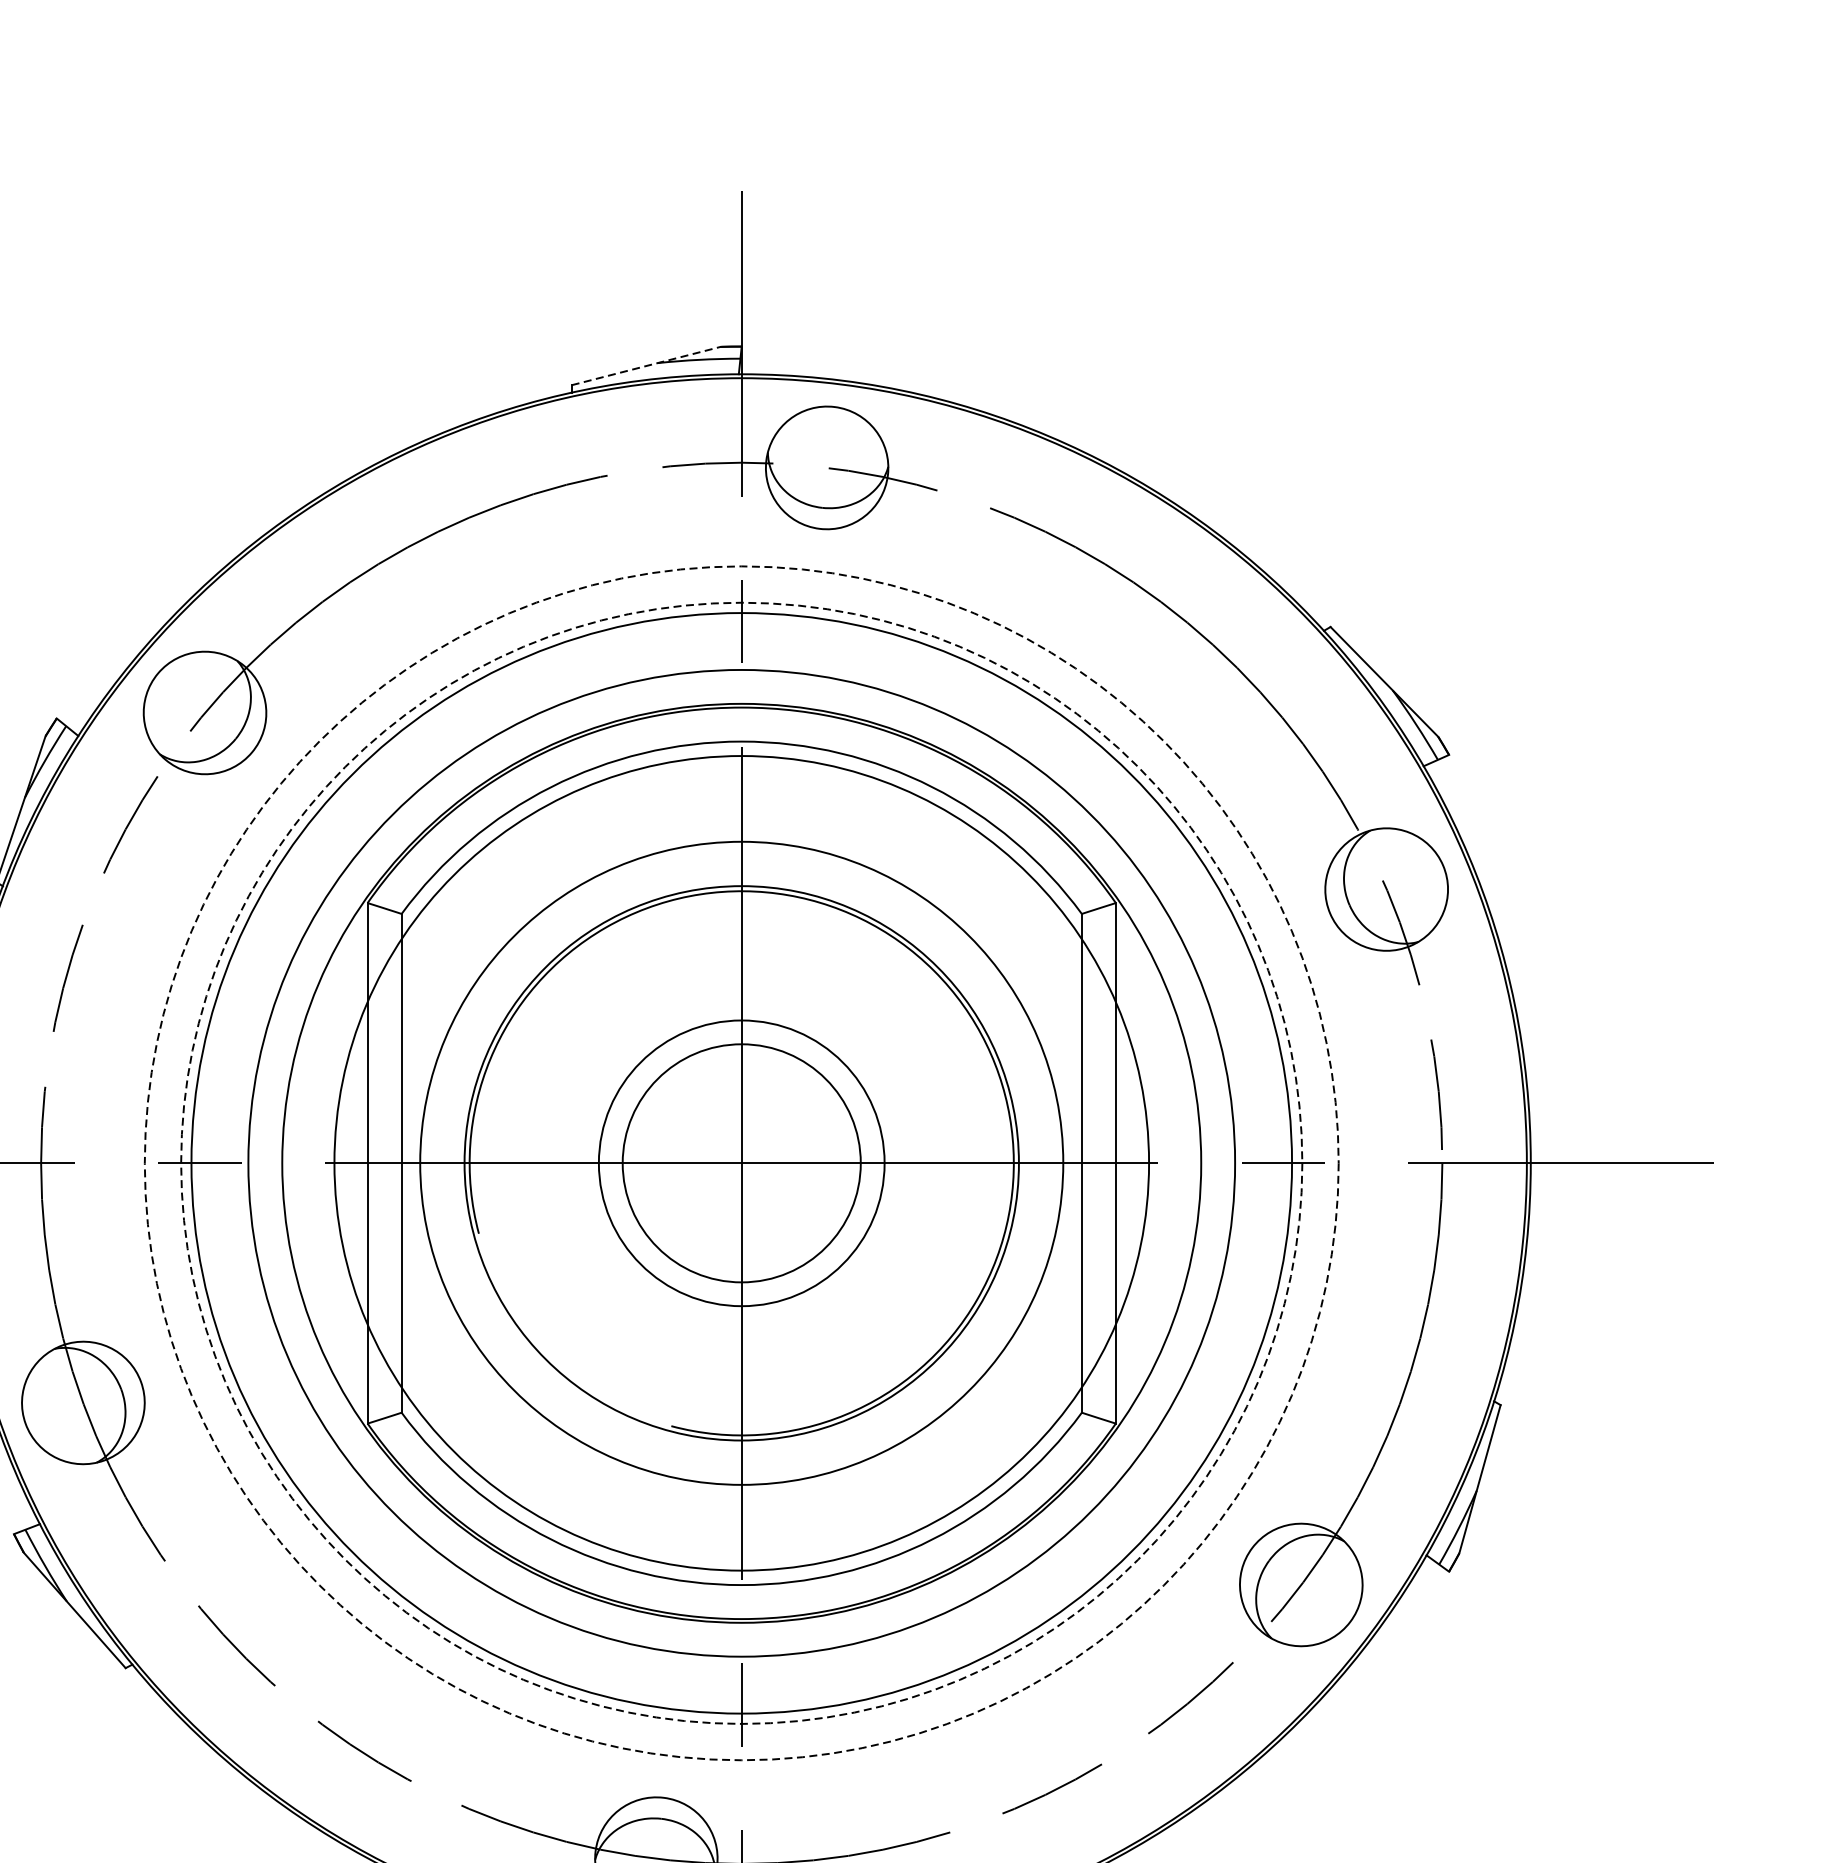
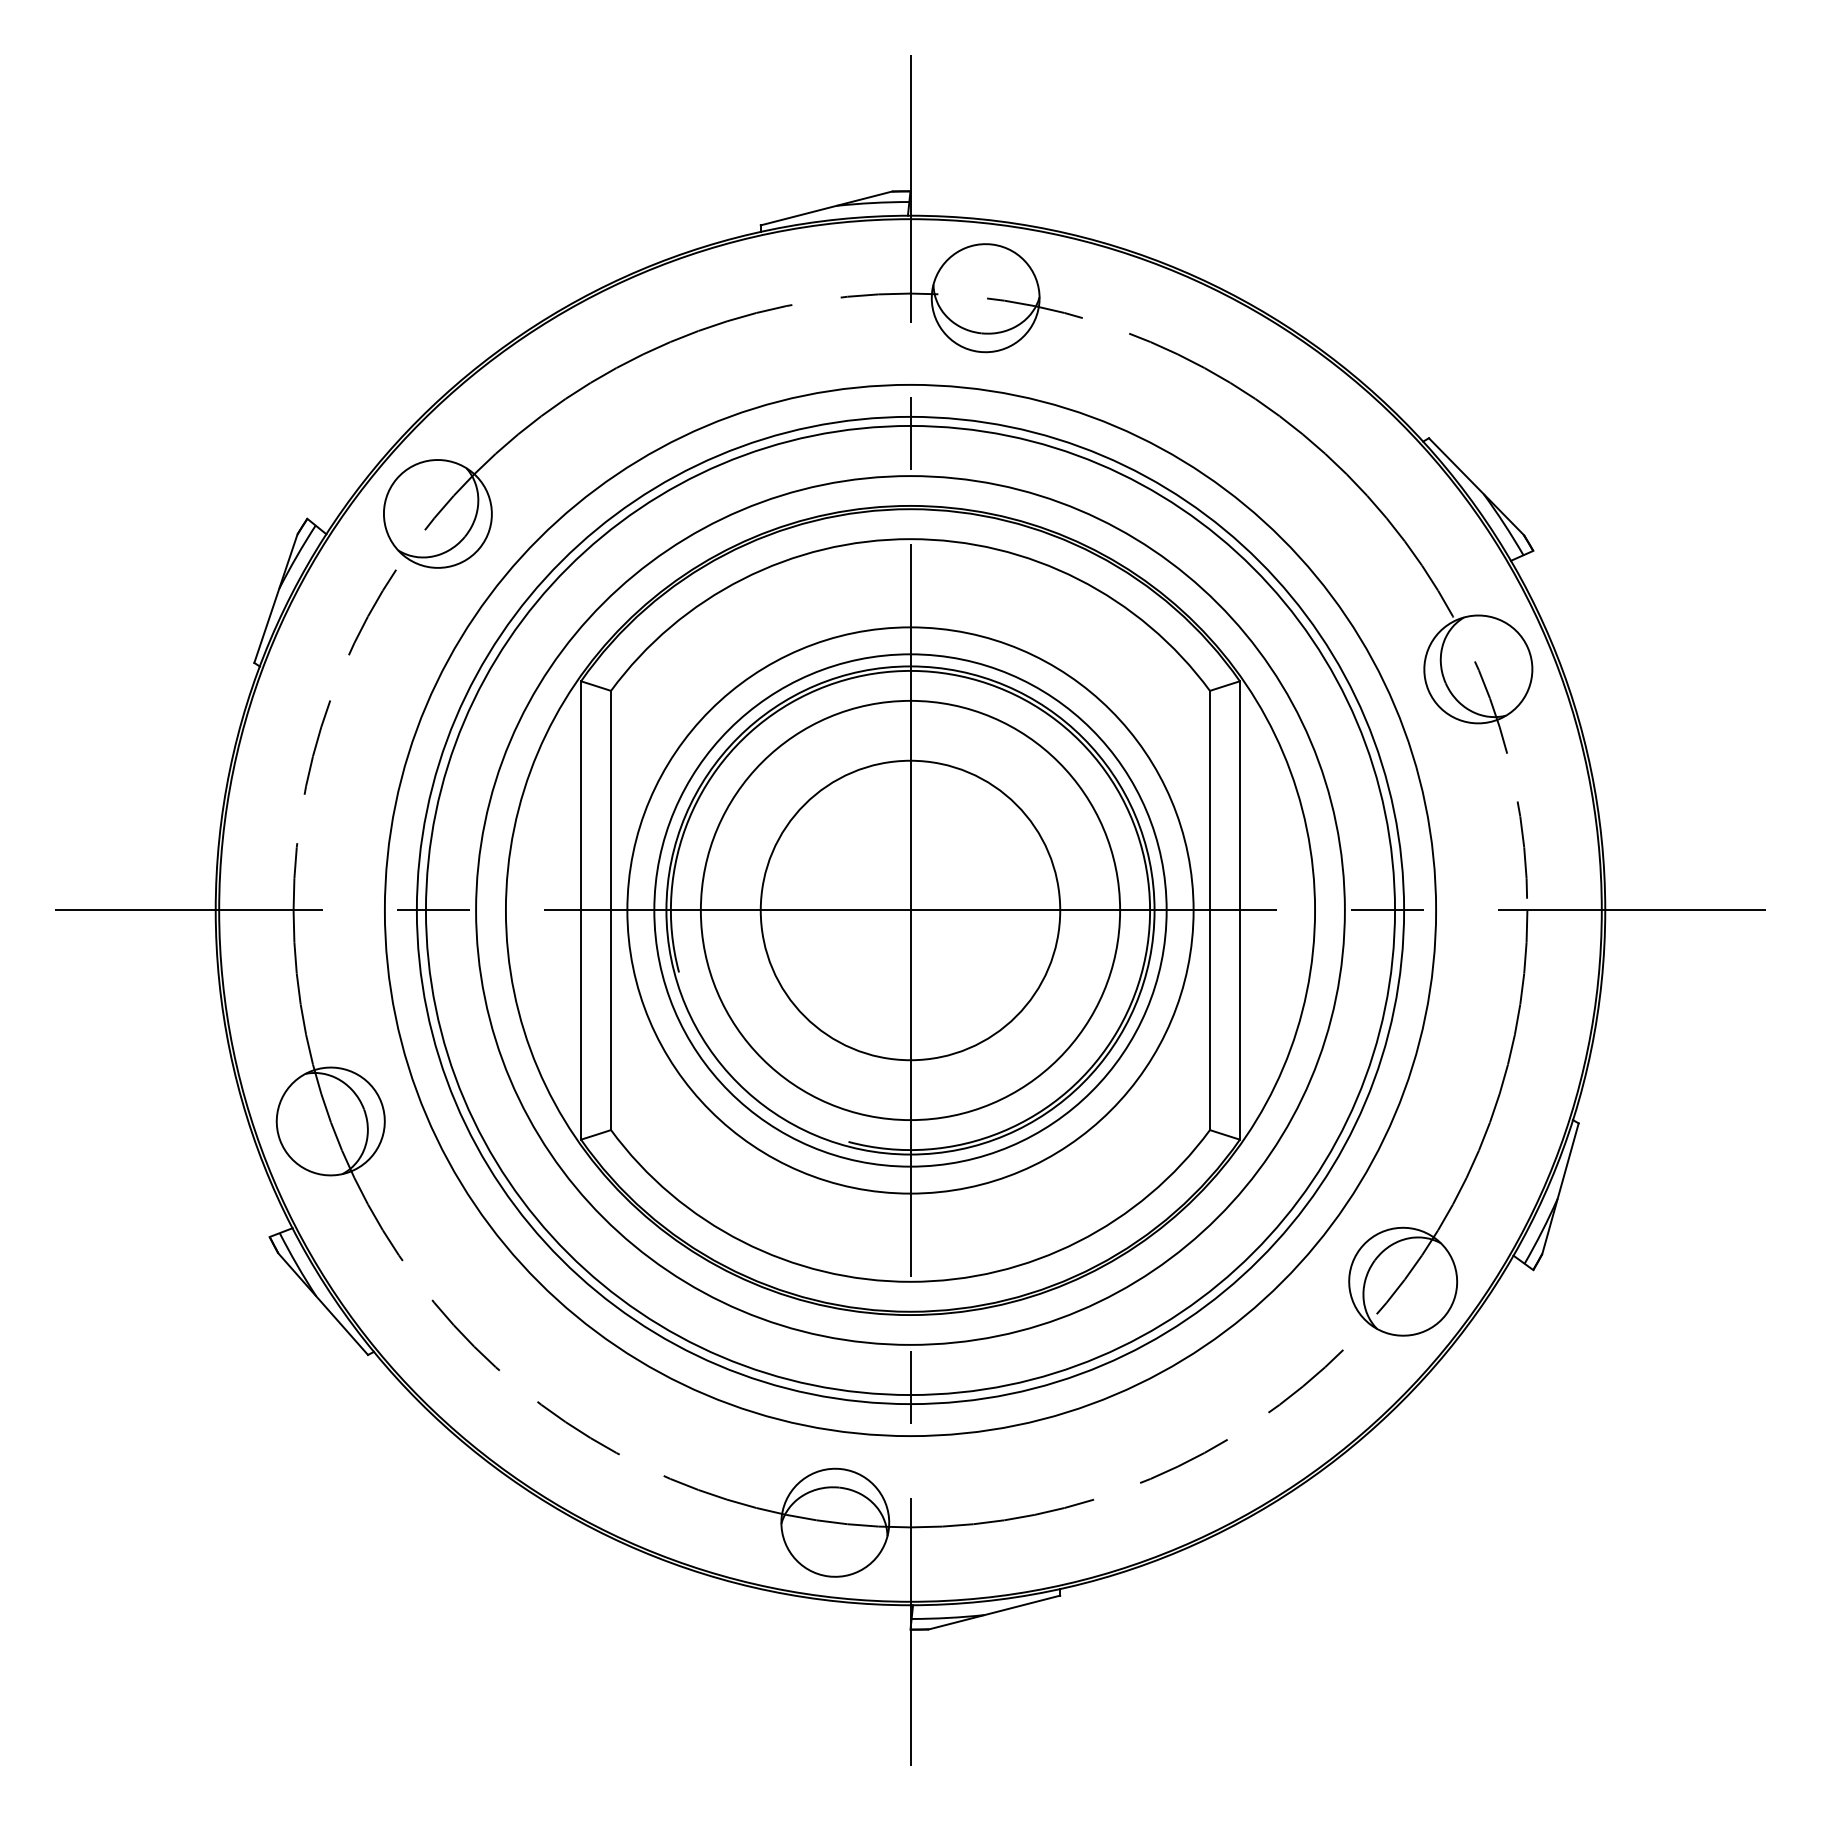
line: (646, 366) -> (826, 208), dashed -> solid
circle: (741, 1163) -> (910, 910), dashed -> solid
circle: (741, 1163) -> (910, 910), dashed -> solid
circle: (741, 1163) -> (910, 910), size x0.71
circle: (741, 1163) -> (910, 910), size x1.43
circle: (741, 1163) -> (910, 910), size x1.67

